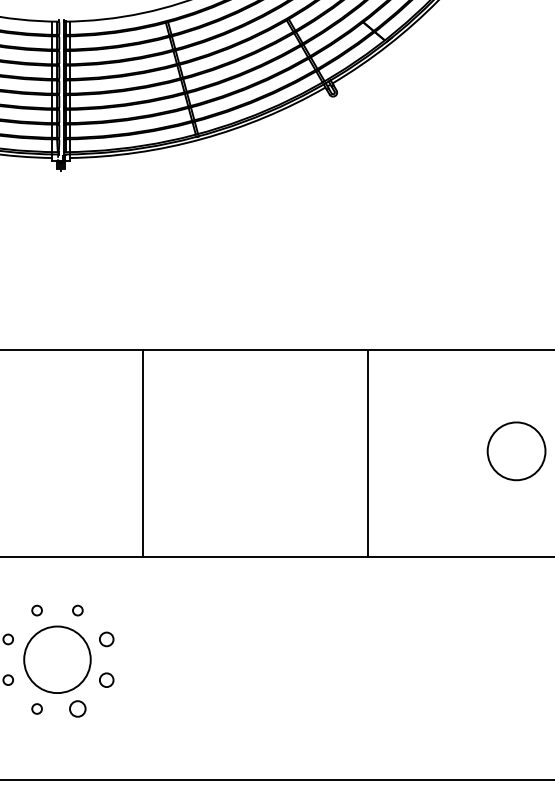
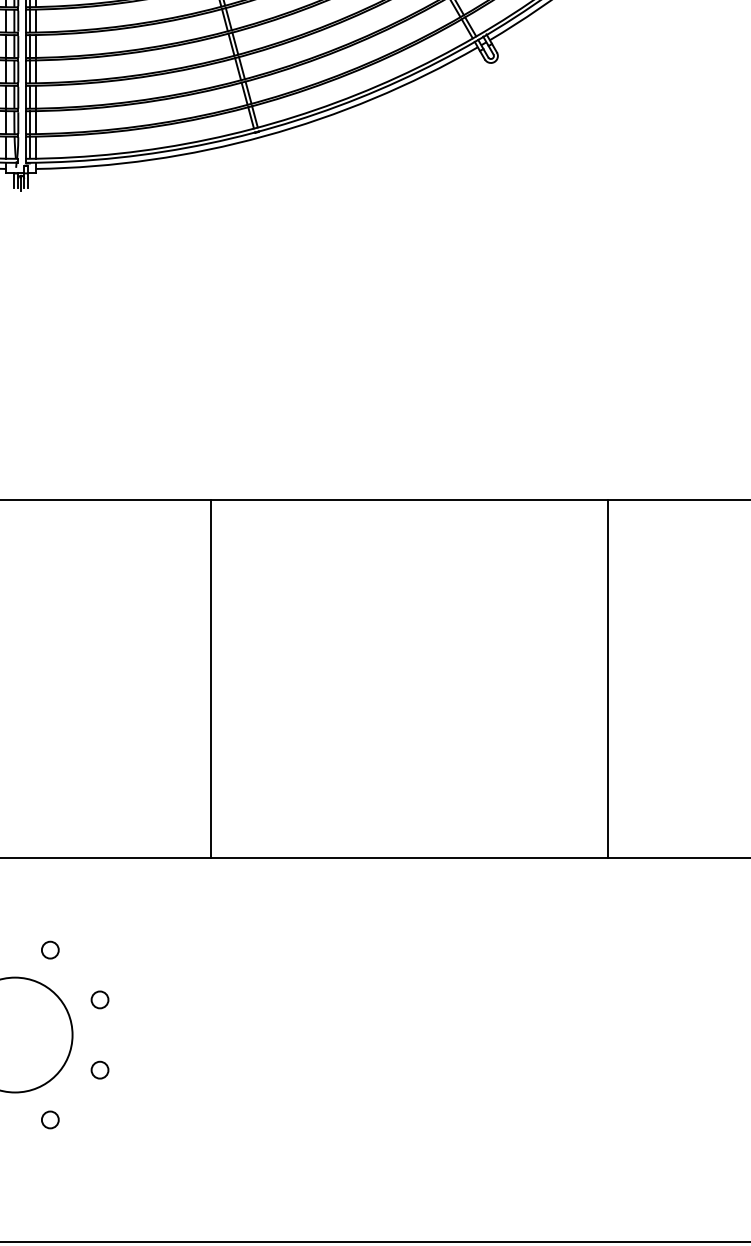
line: (142, 453) -> (210, 678), moved
line: (367, 453) -> (607, 678), moved
circle: (106, 639) -> (99, 1000), size x0.71
circle: (106, 679) -> (99, 1069), size x0.71
circle: (77, 708) -> (49, 1119), size x0.62

